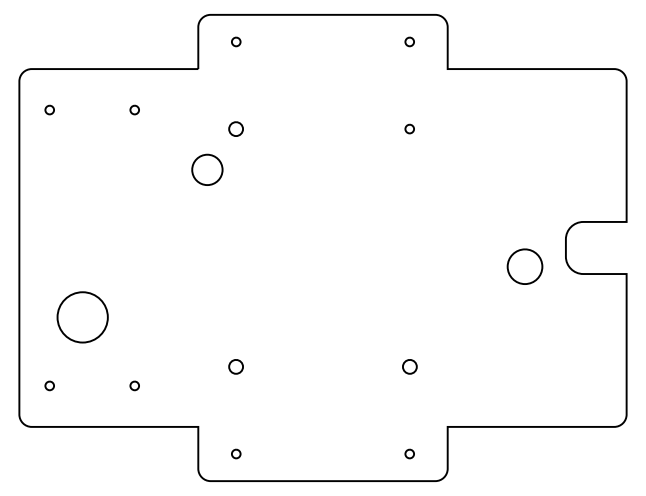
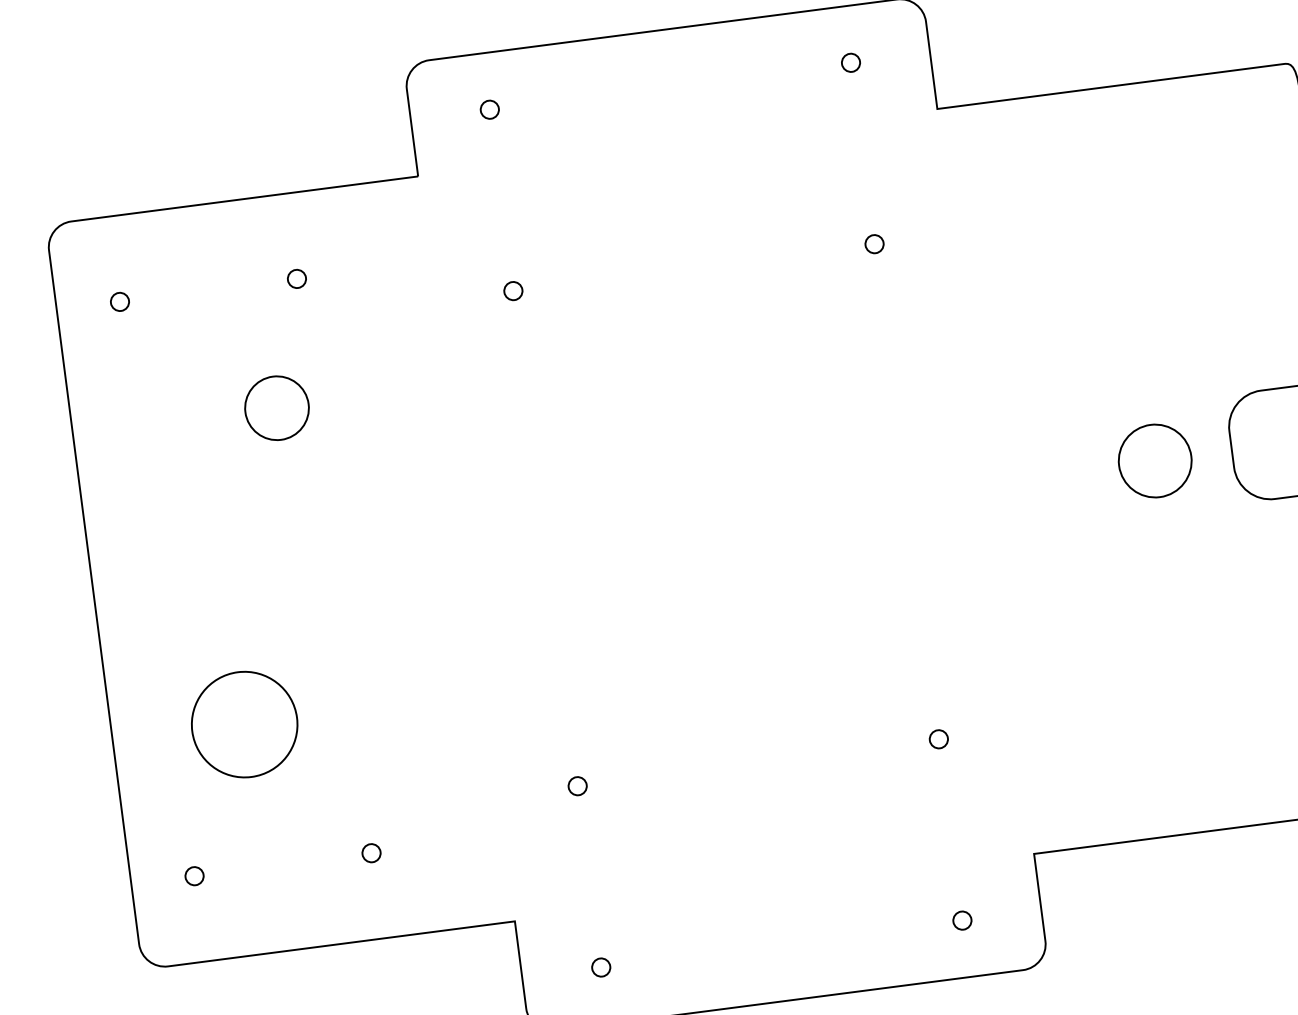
part: (236, 128) -> (513, 289), size x0.62
part: (207, 169) -> (277, 407), moved
part: (524, 266) -> (1154, 460), moved
part: (236, 366) -> (578, 785), size x0.62
part: (409, 366) -> (938, 738), size x0.62

